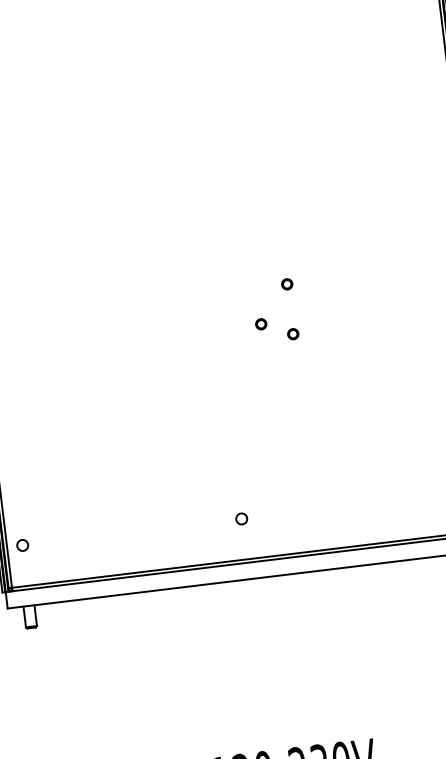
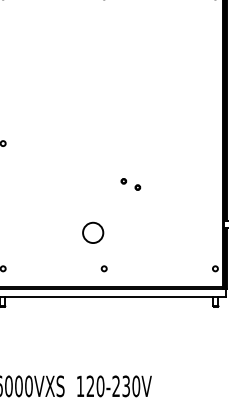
part: (286, 284) -> (137, 164), removed
circle: (208, 443) -> (93, 232), added

